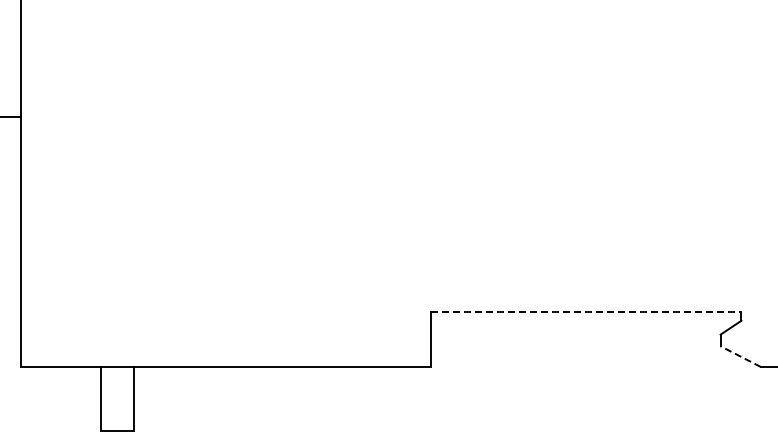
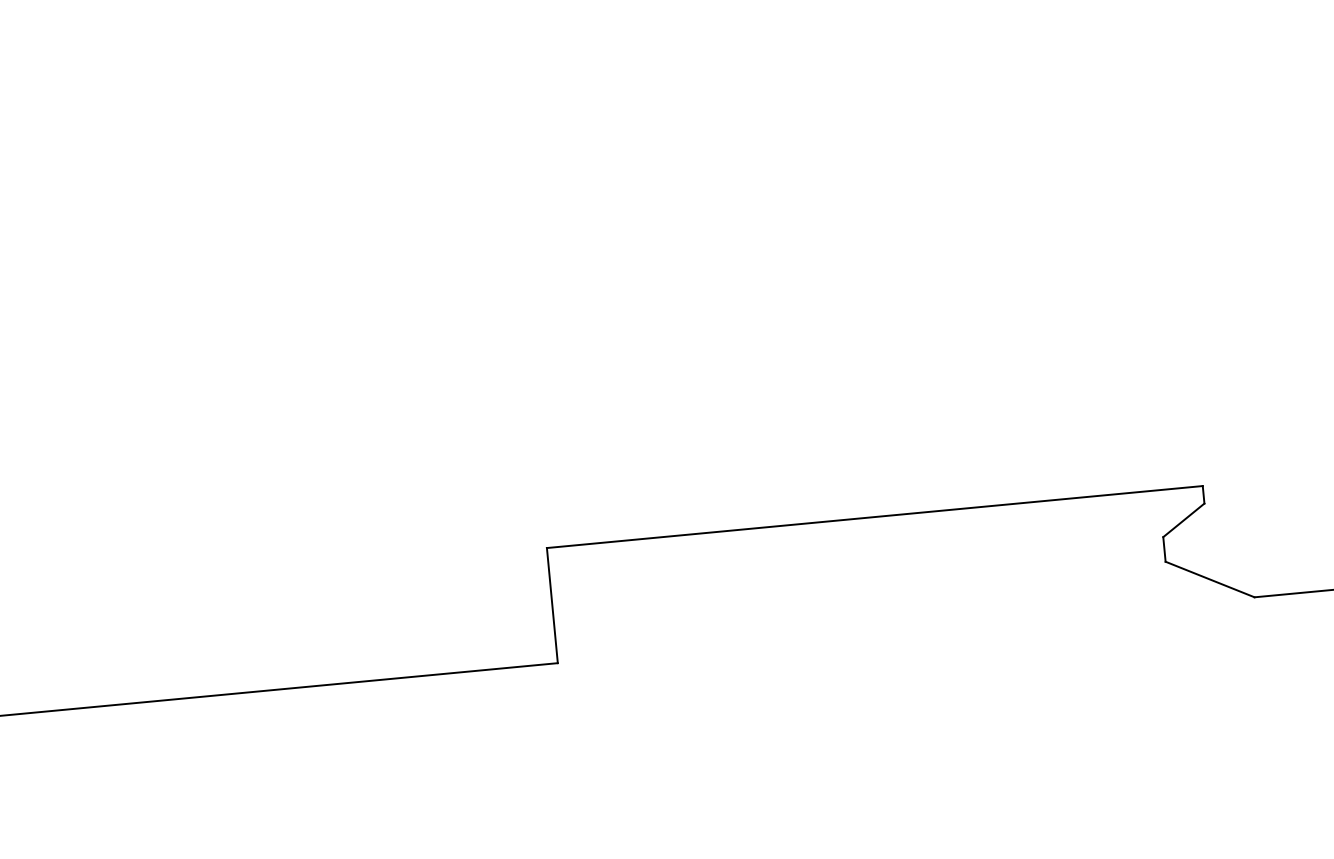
line: (586, 312) -> (875, 517), dashed -> solid
line: (740, 356) -> (1209, 579), dashed -> solid

